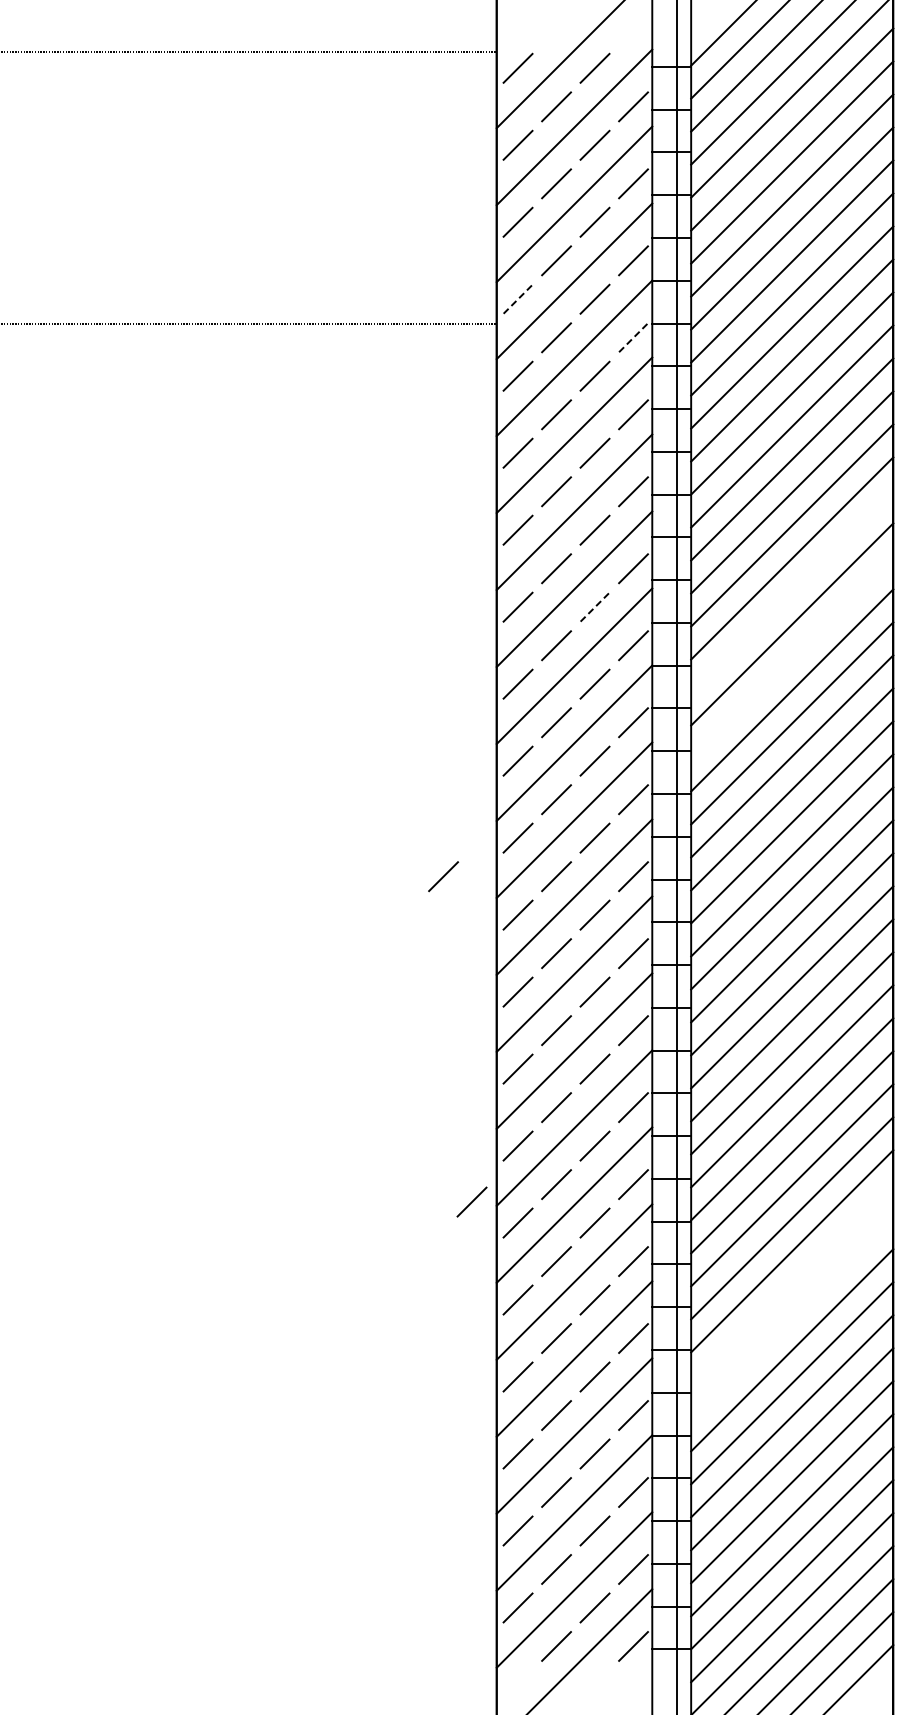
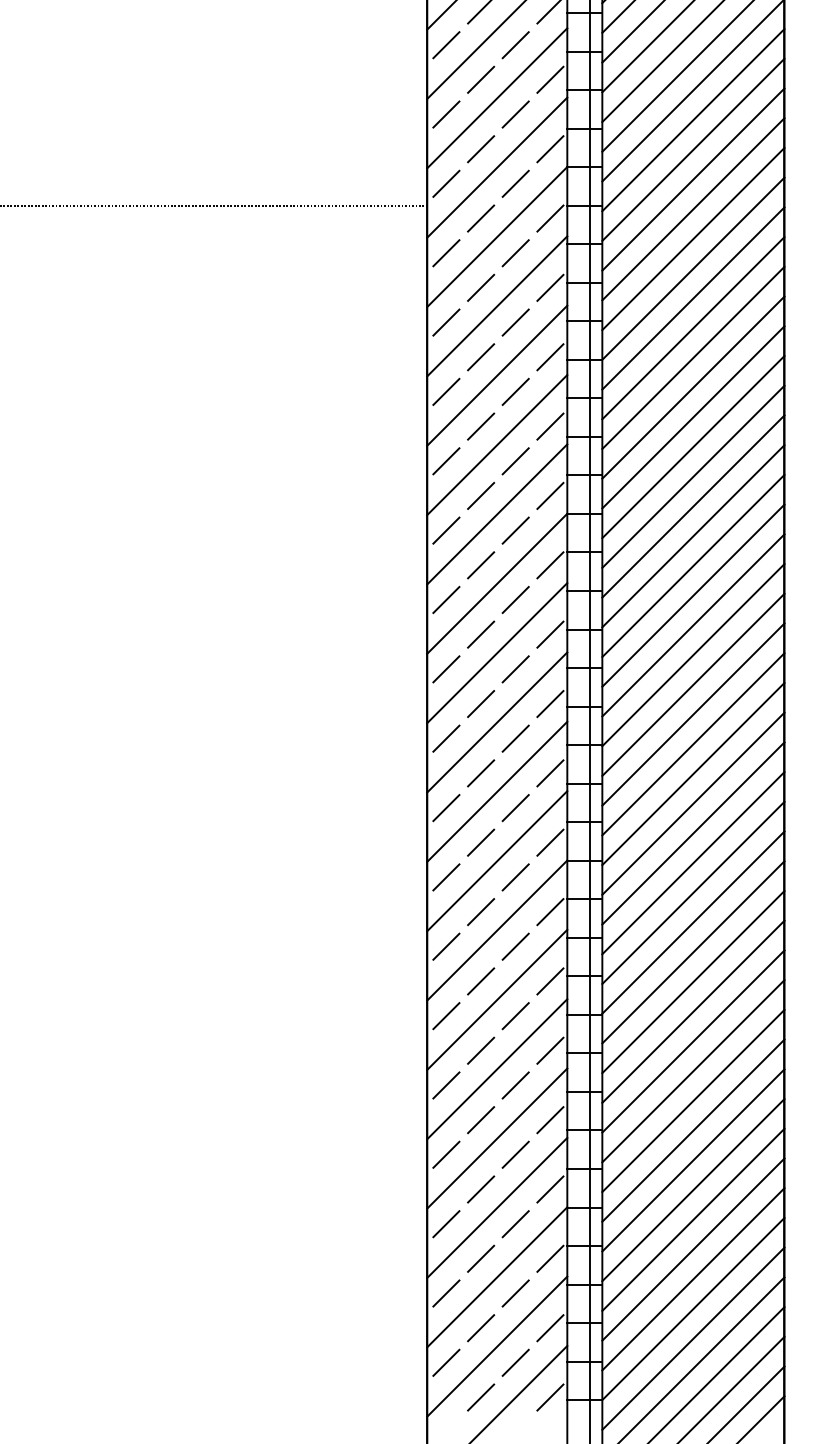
line: (518, 298) -> (446, 183), dashed -> solid
line: (633, 337) -> (550, 218), dashed -> solid
line: (792, 591) -> (693, 447), added
line: (595, 606) -> (516, 460), dashed -> solid
line: (792, 657) -> (693, 506), added
line: (443, 876) -> (379, 703), removed
line: (471, 1201) -> (404, 996), removed
line: (792, 1284) -> (693, 1071), added
line: (792, 1317) -> (693, 1101), added

